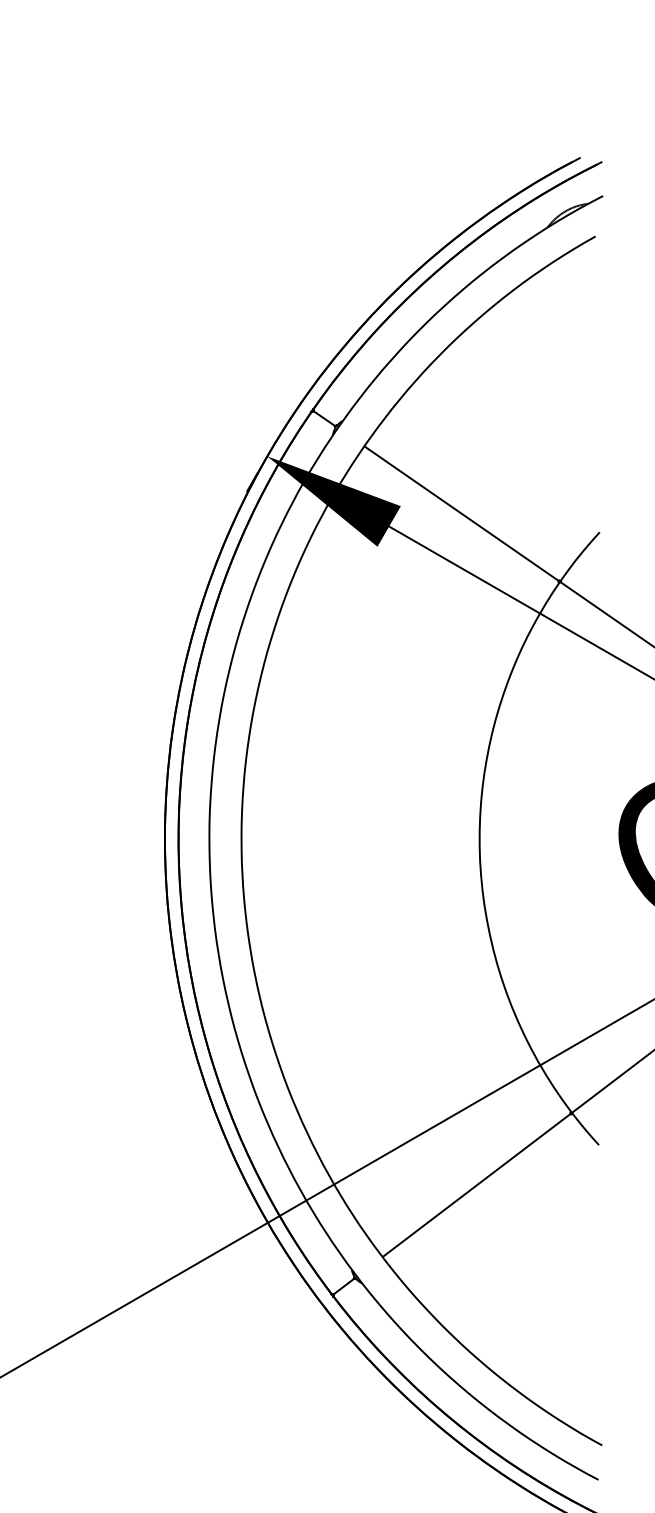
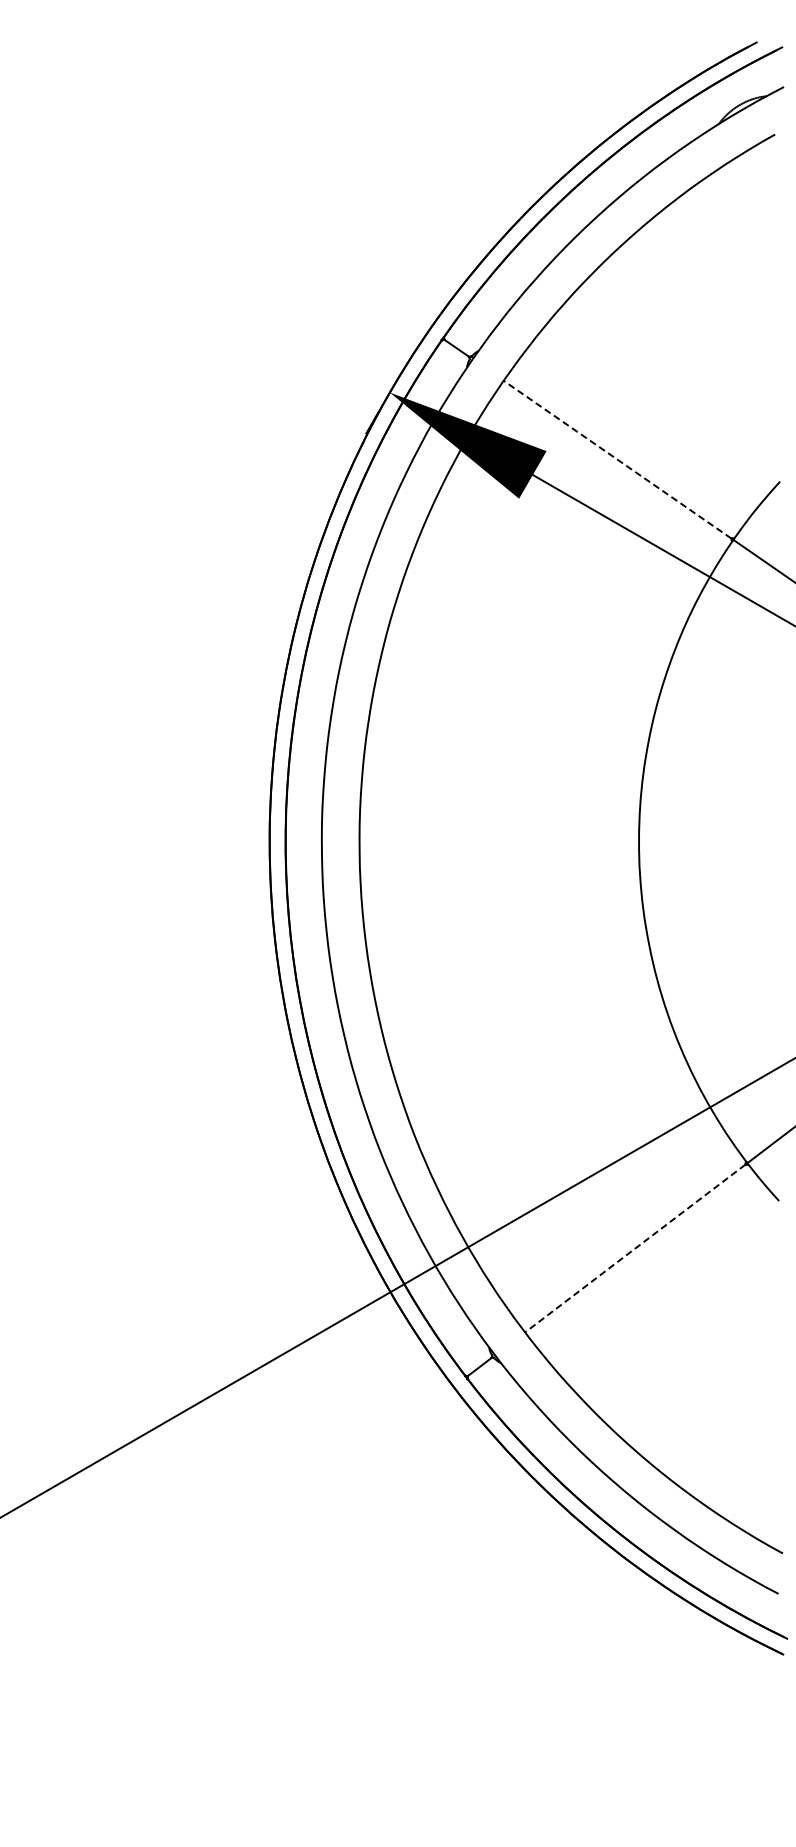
line: (461, 513) -> (617, 459), solid -> dashed
line: (475, 1185) -> (634, 1248), solid -> dashed

